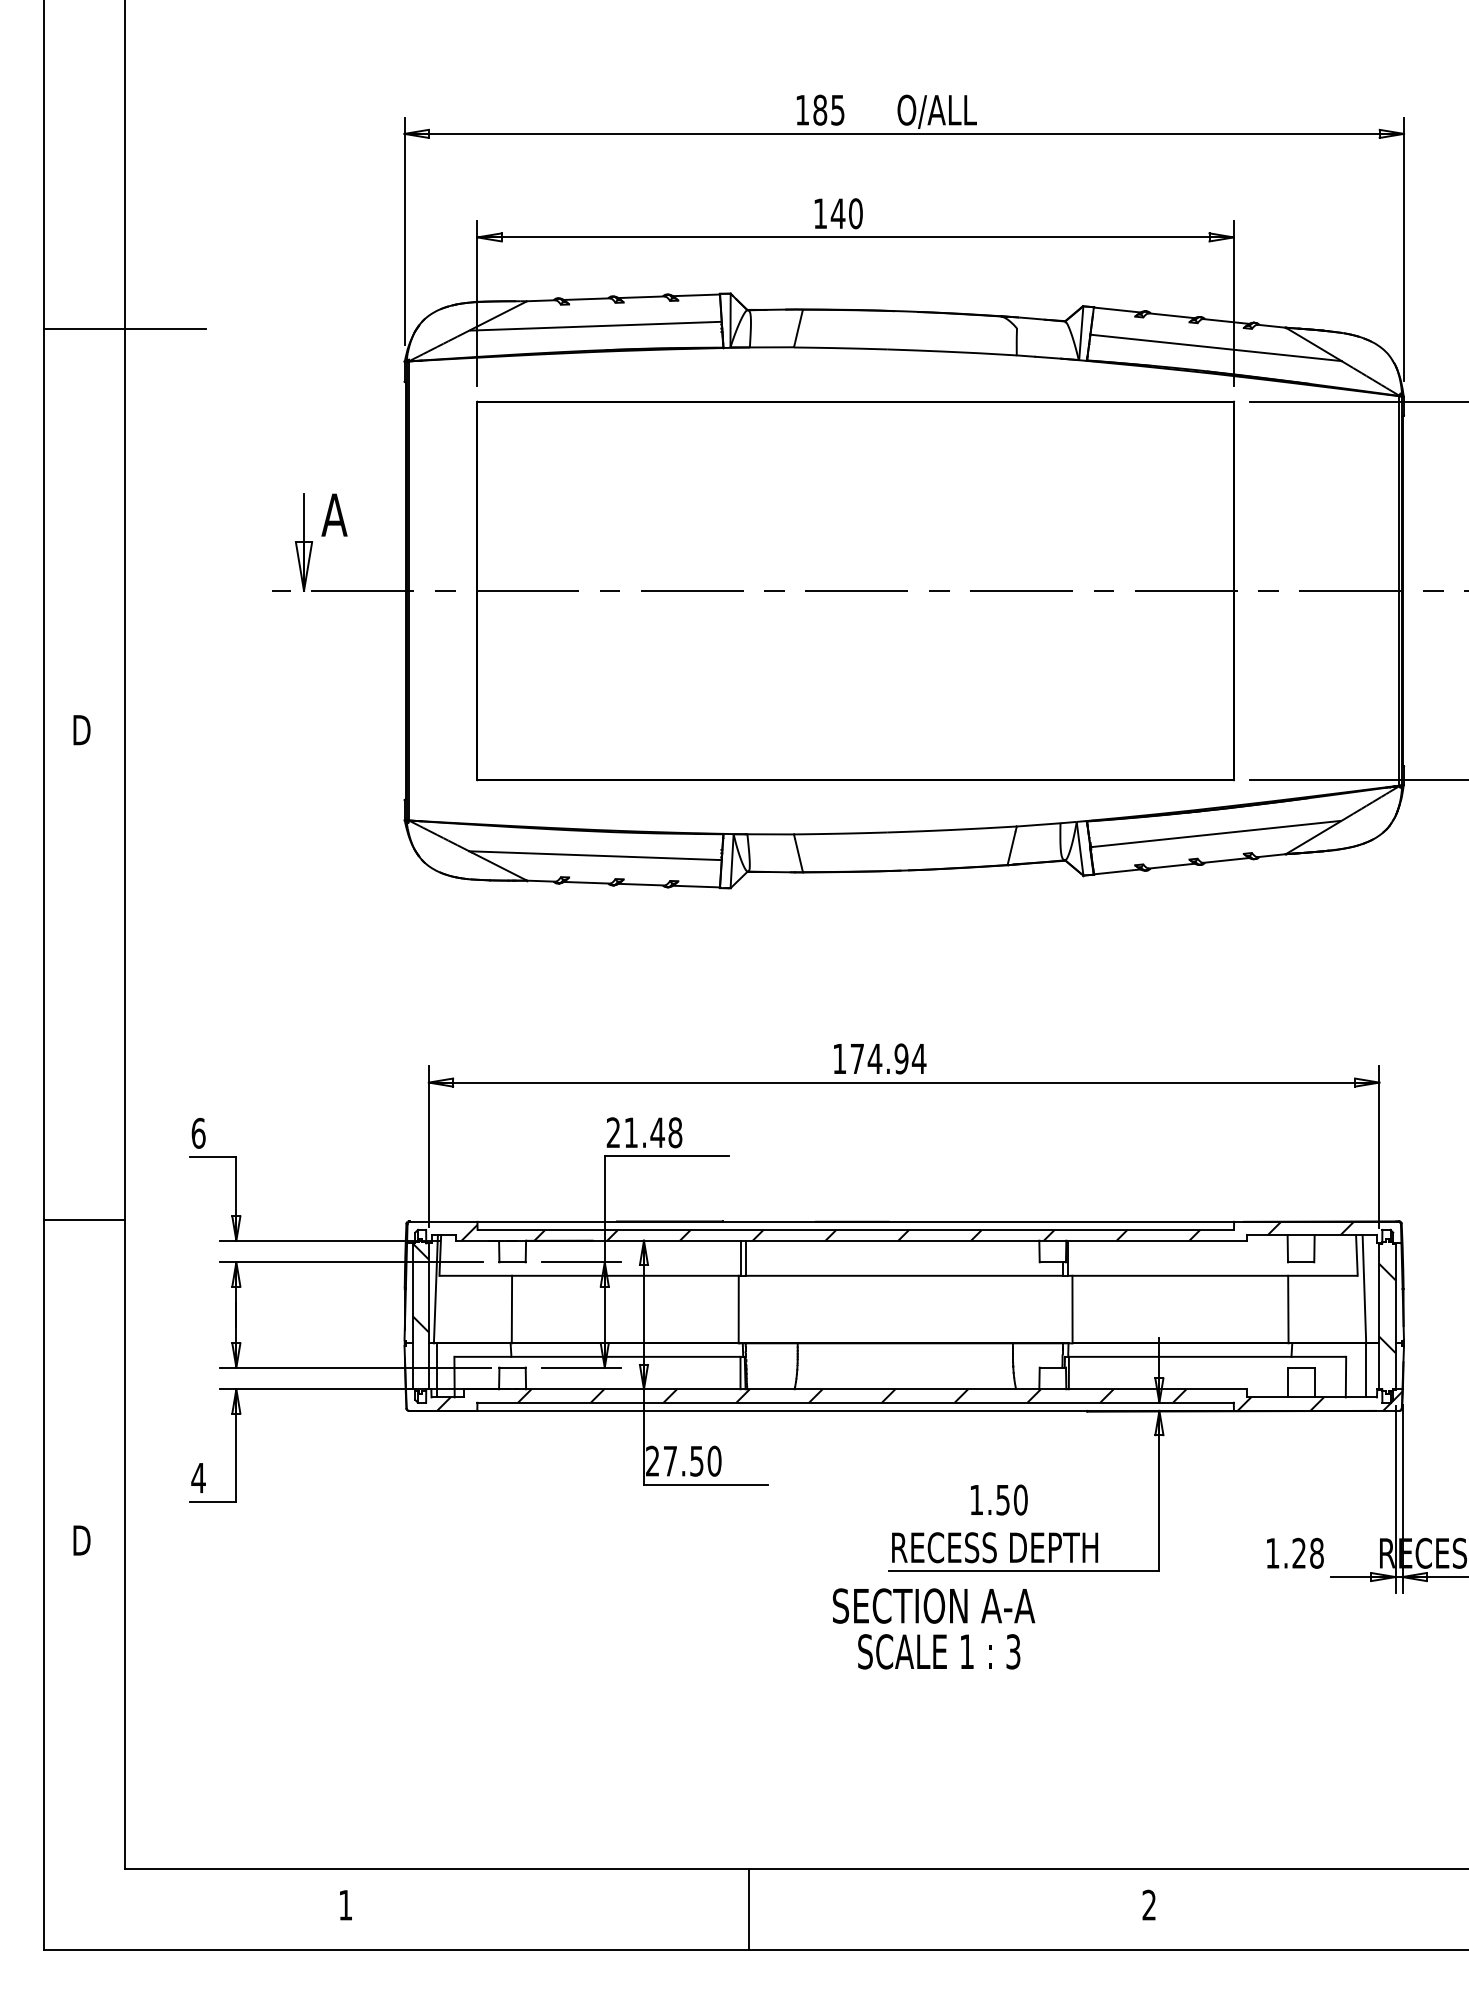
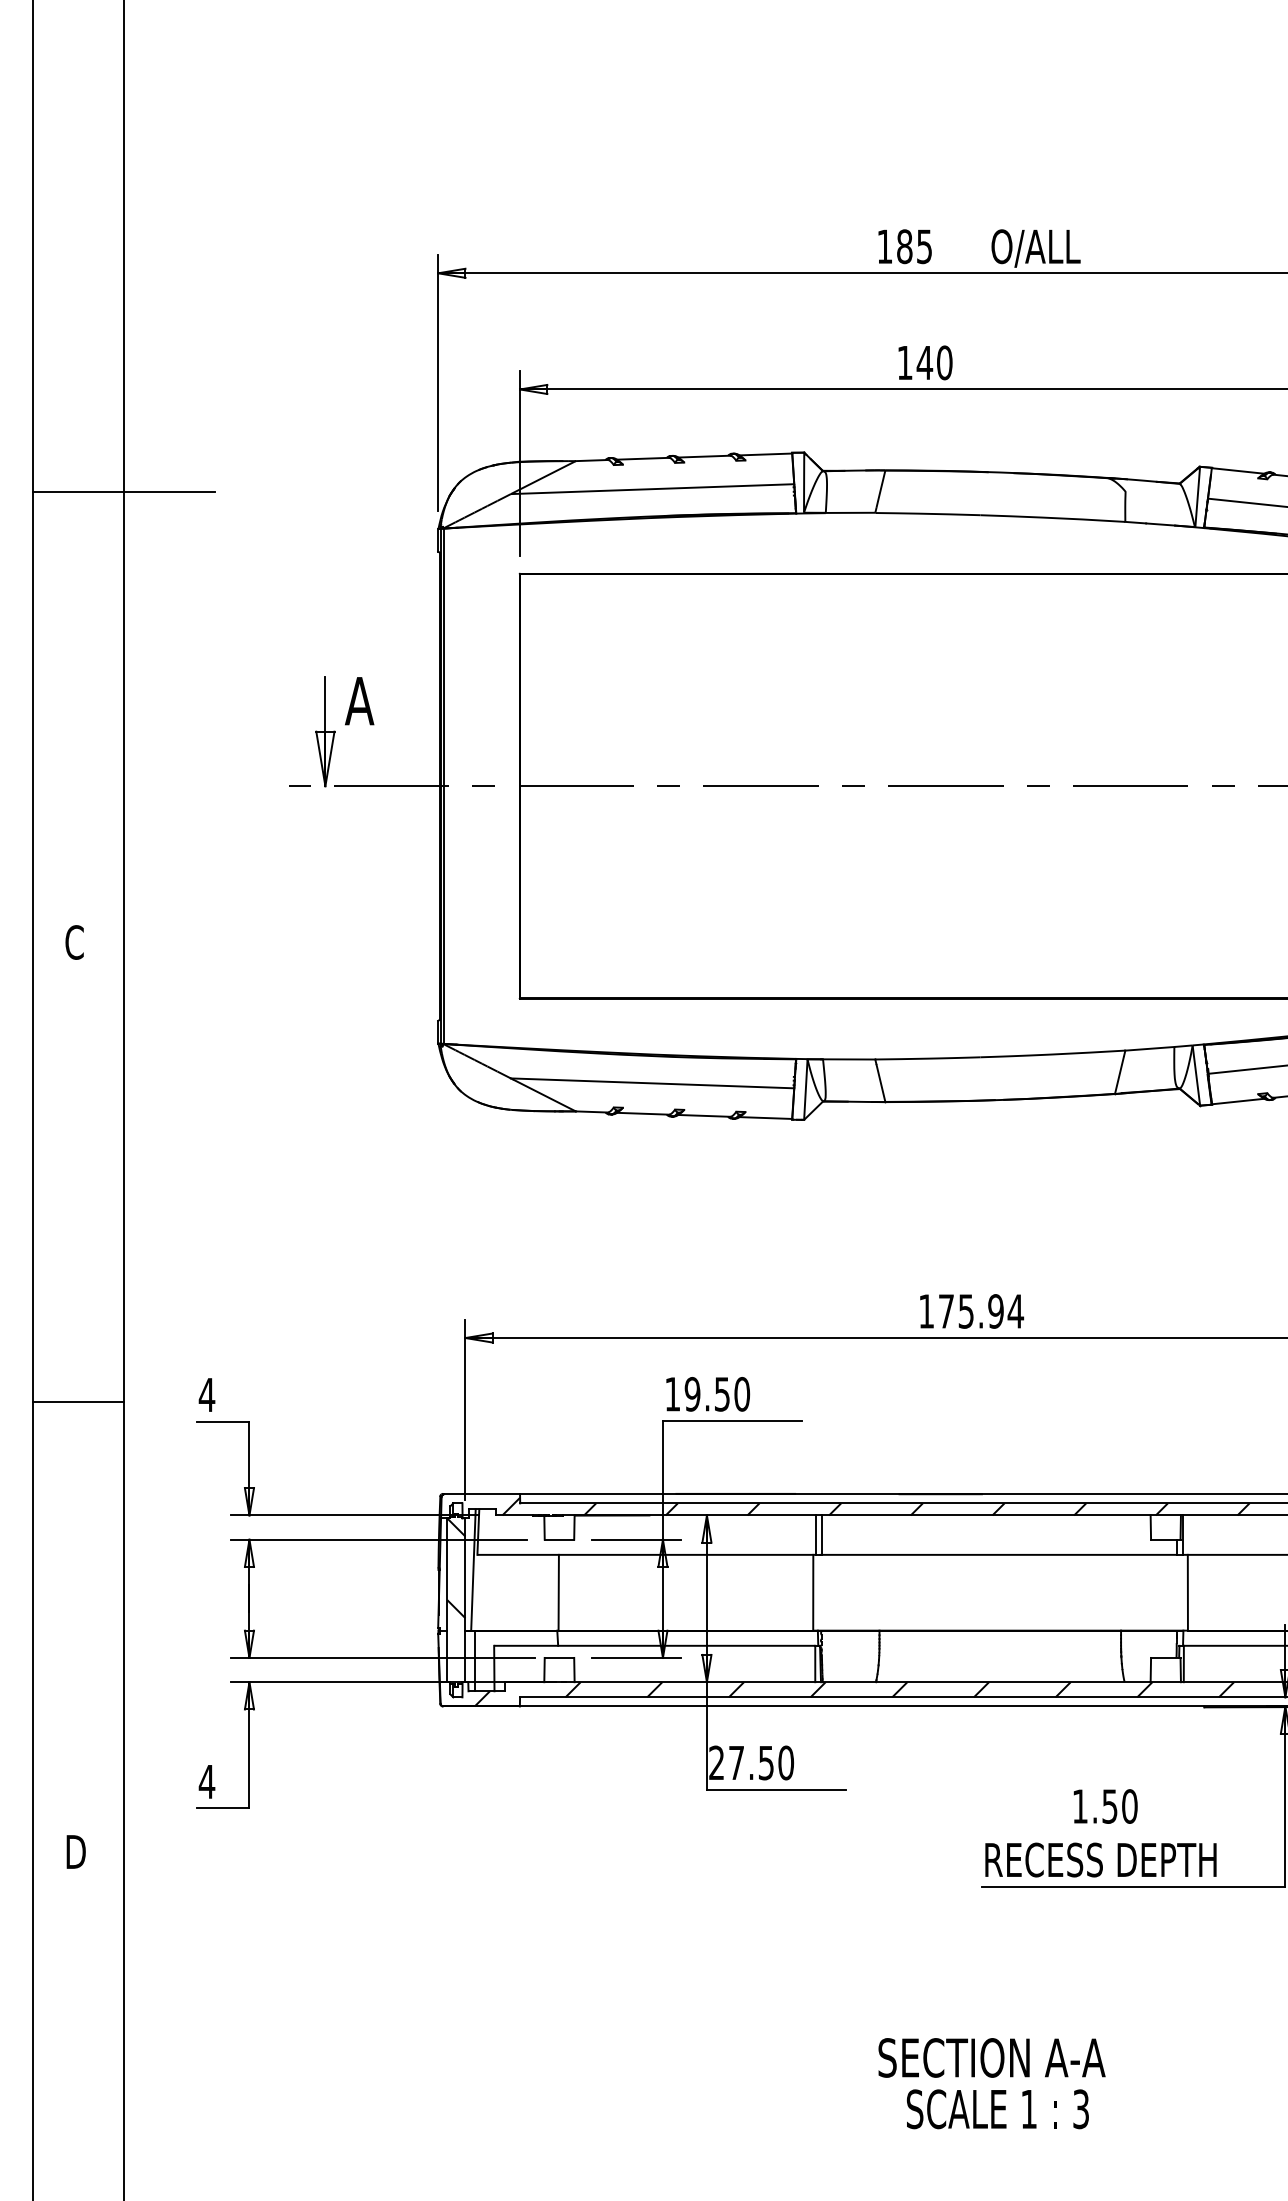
text: (81, 729) -> (75, 941), D -> C
text: (874, 1059) -> (965, 1312), 174.94 -> 175.94
text: (198, 1132) -> (206, 1394), 6 -> 4
text: (644, 1132) -> (707, 1394), 21.48 -> 19.50
line: (83, 1220) -> (77, 1401), moved
text: (934, 1628) -> (992, 2083), moved

